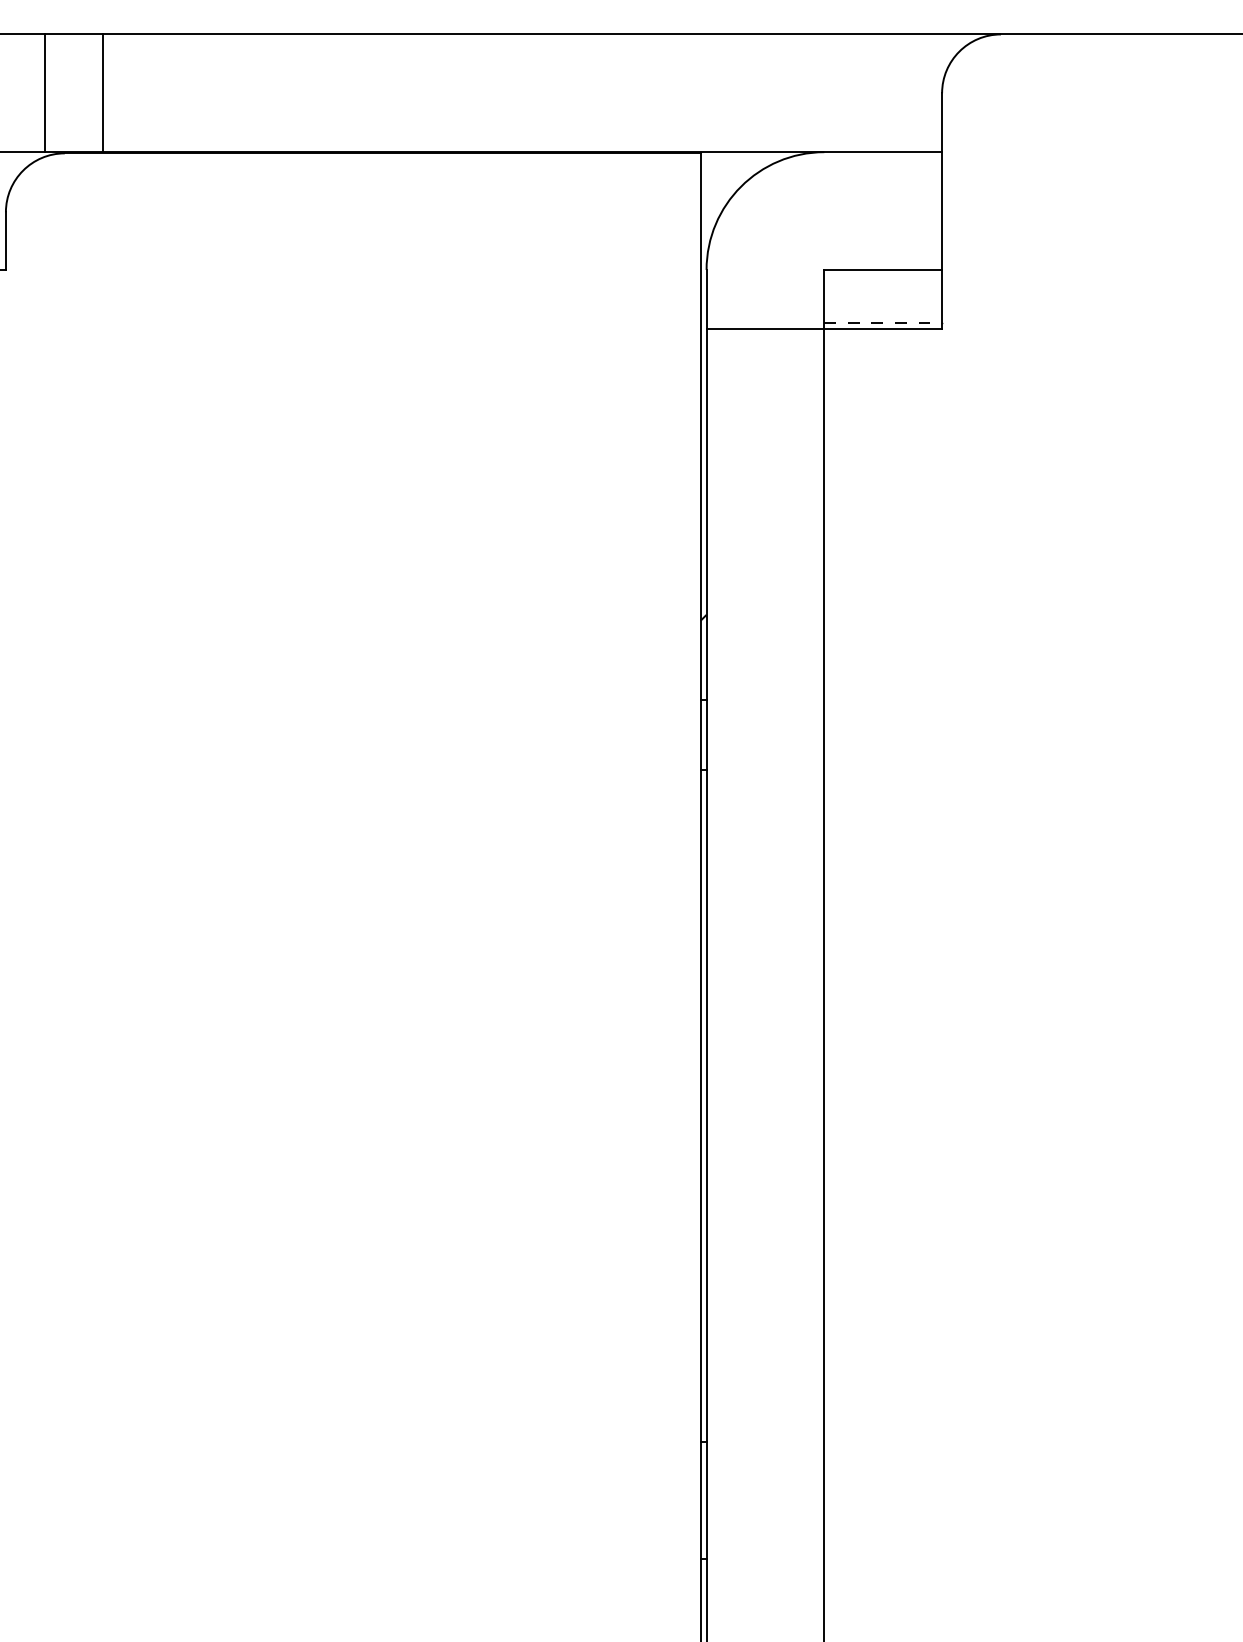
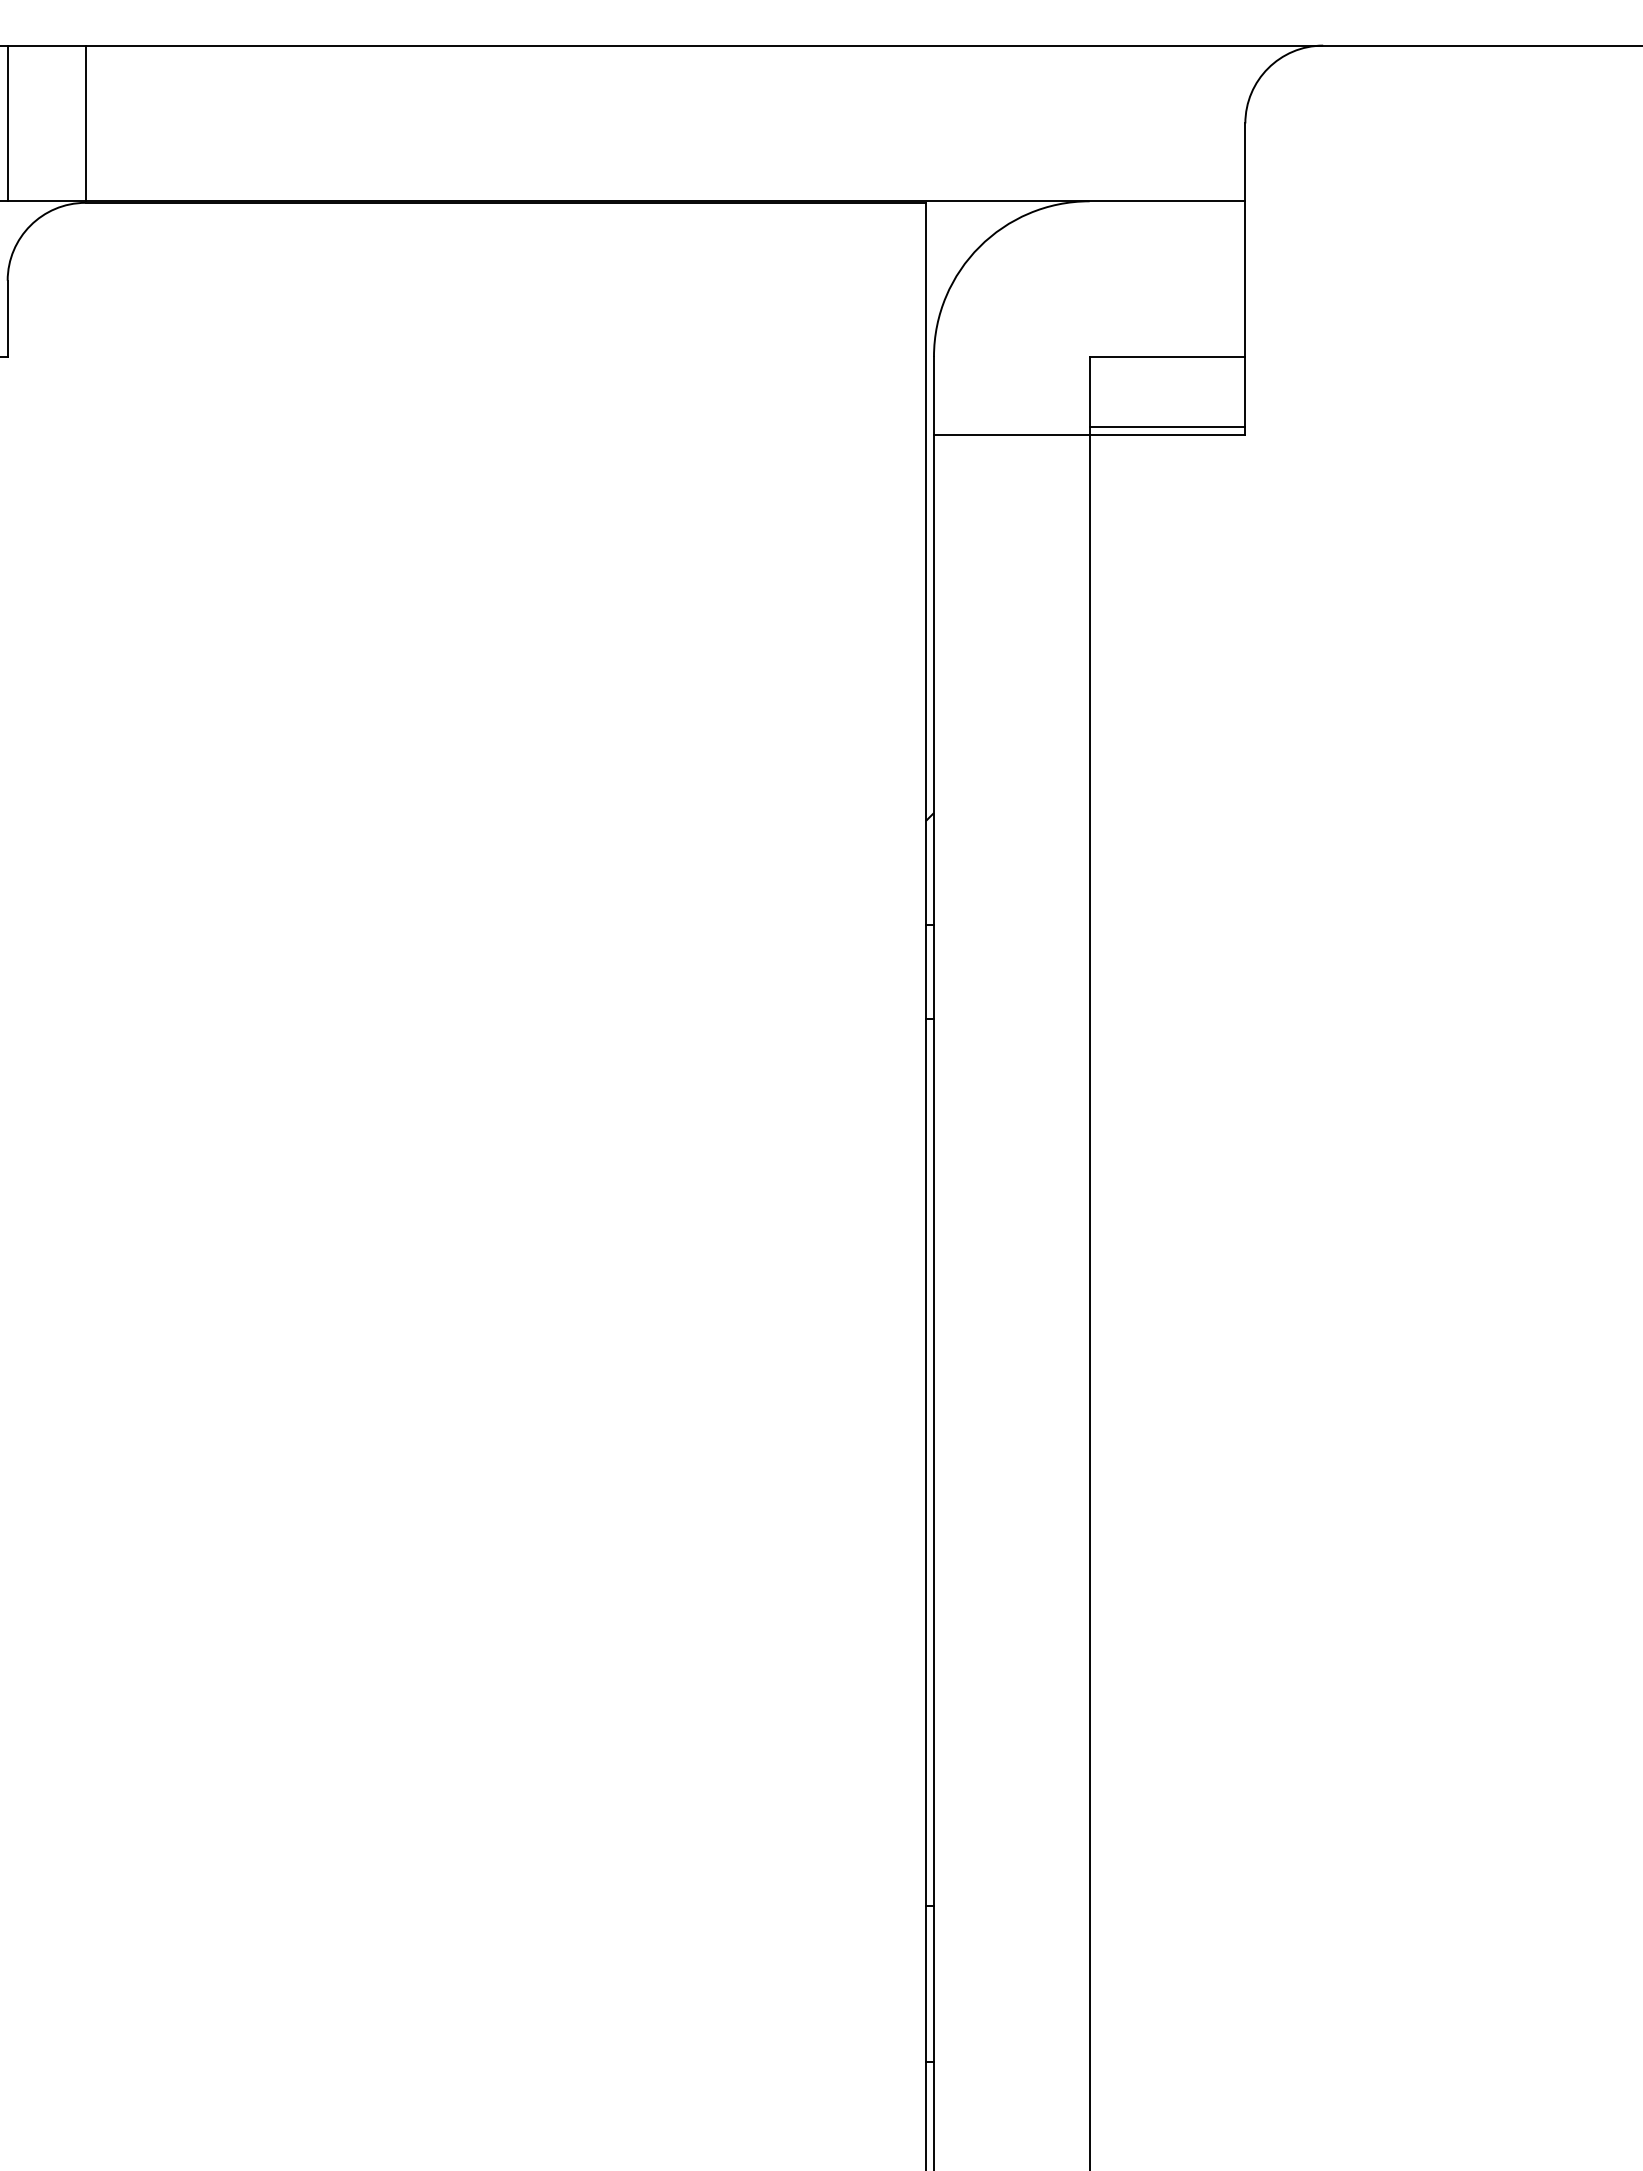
line: (45, 93) -> (7, 123), moved
line: (103, 93) -> (85, 123), moved
line: (883, 323) -> (1167, 427), dashed -> solid

